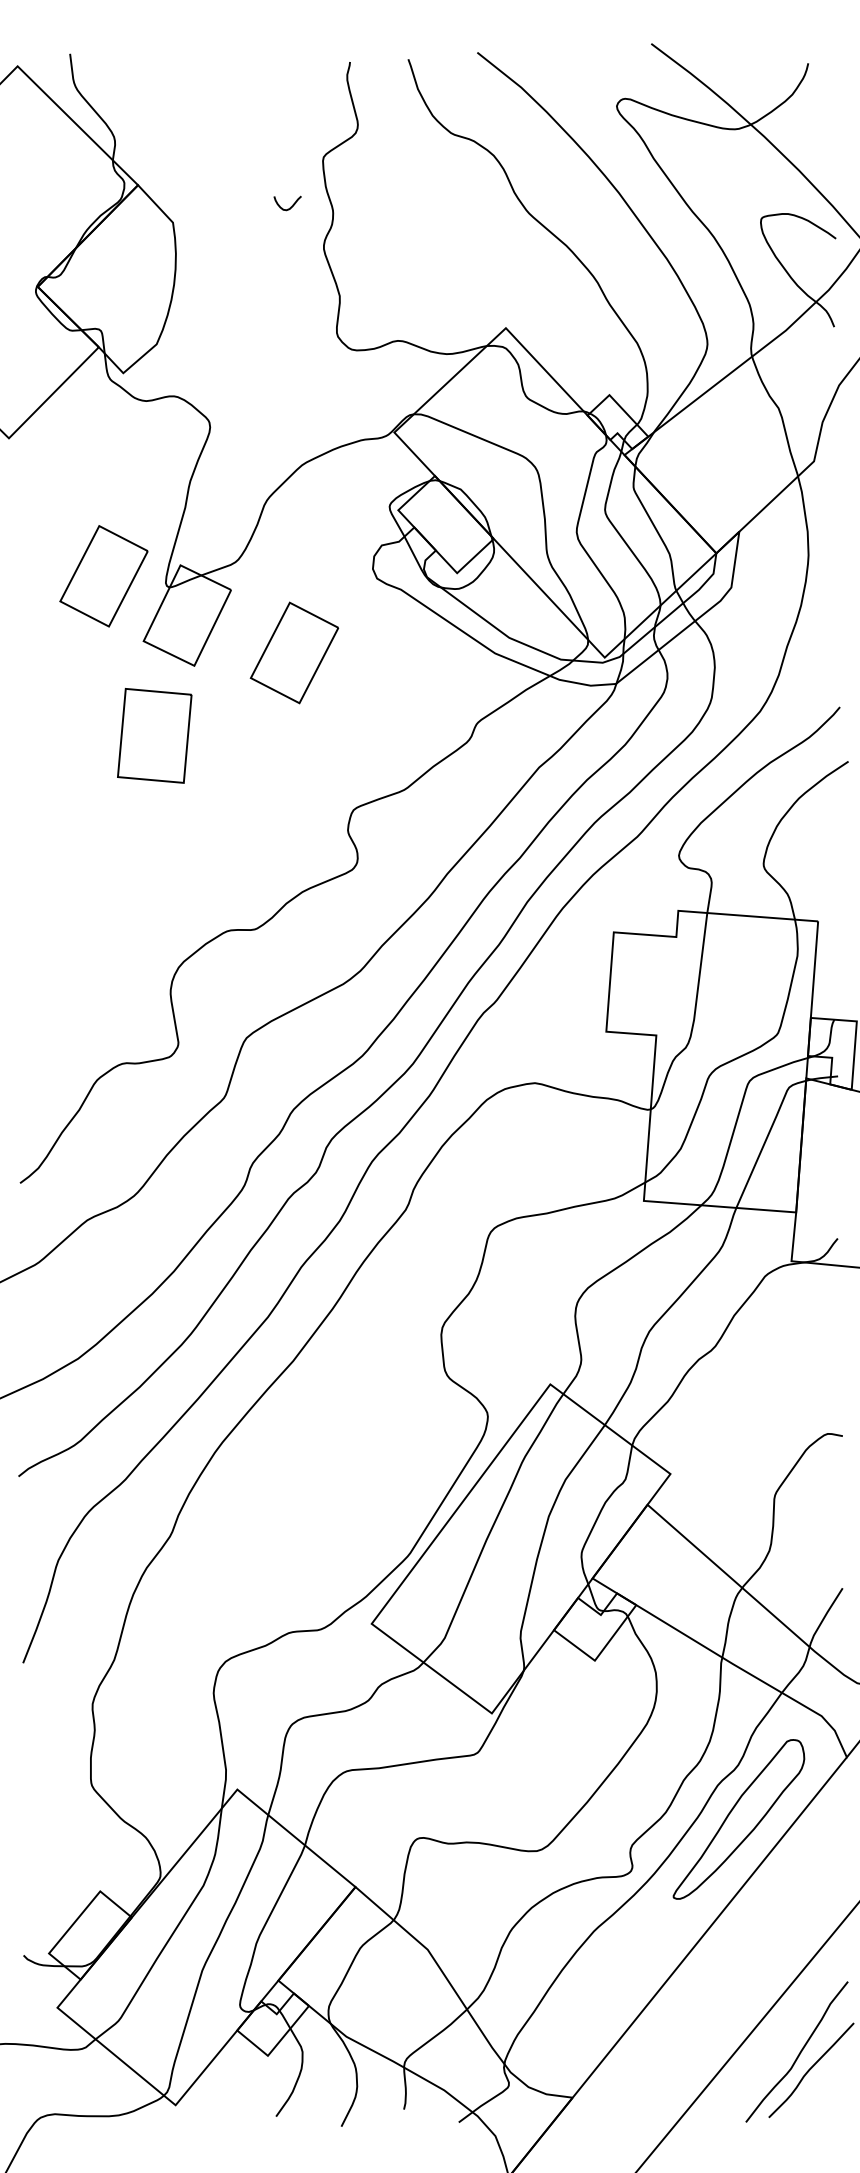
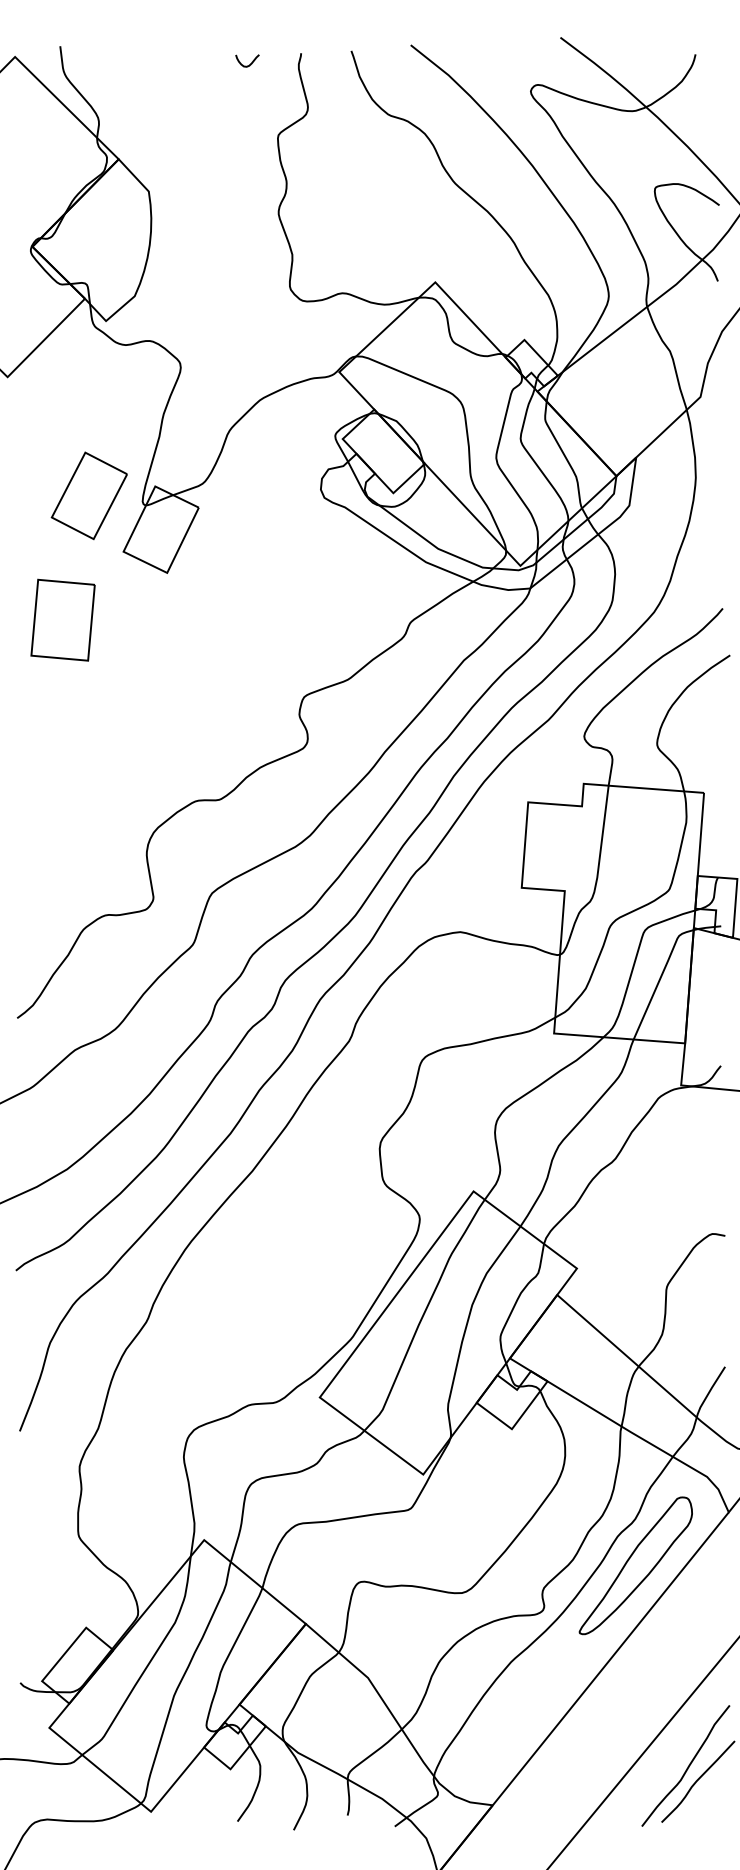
curve: (291, 206) -> (250, 63), moved
part: (293, 652) -> (252, 561), removed
part: (154, 735) -> (62, 619), moved

